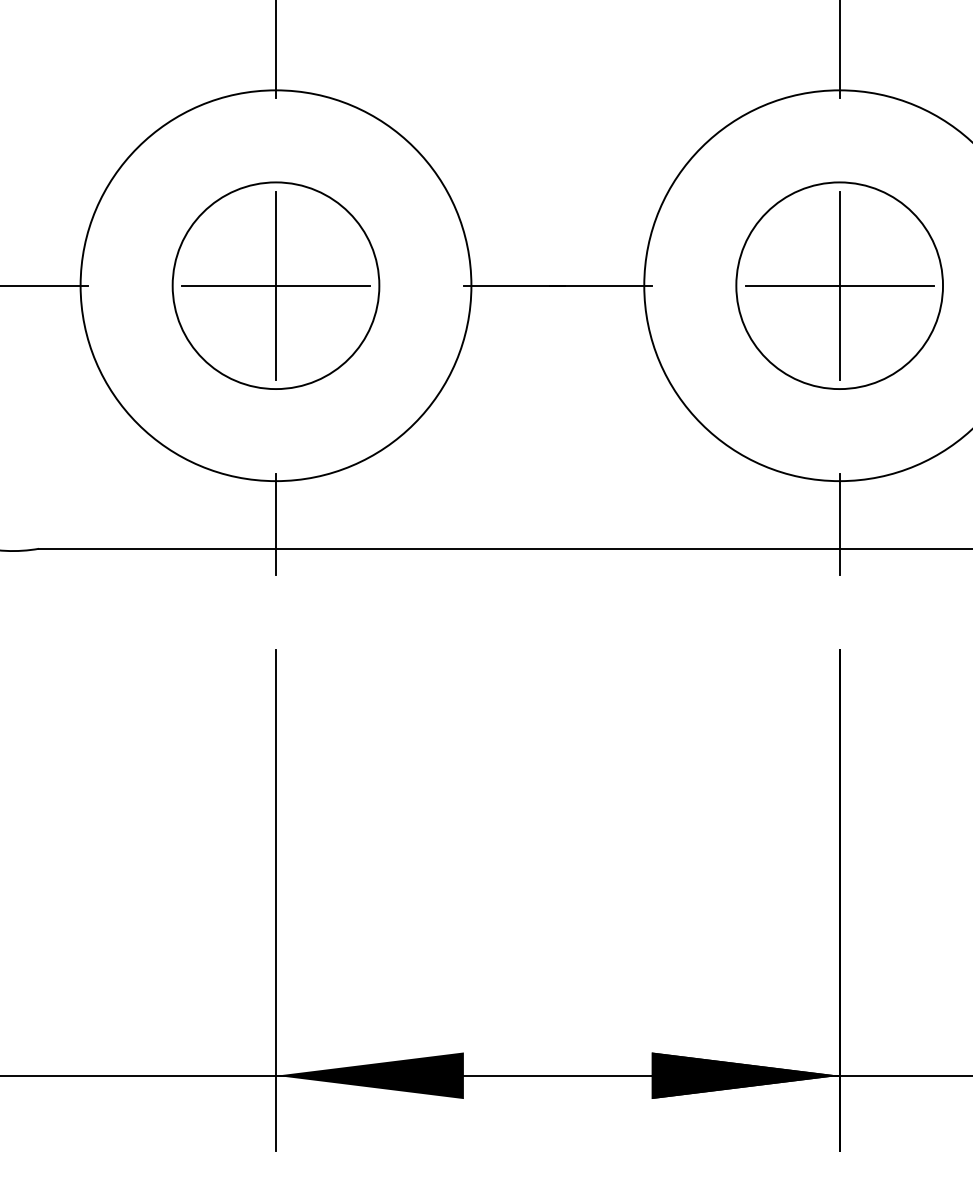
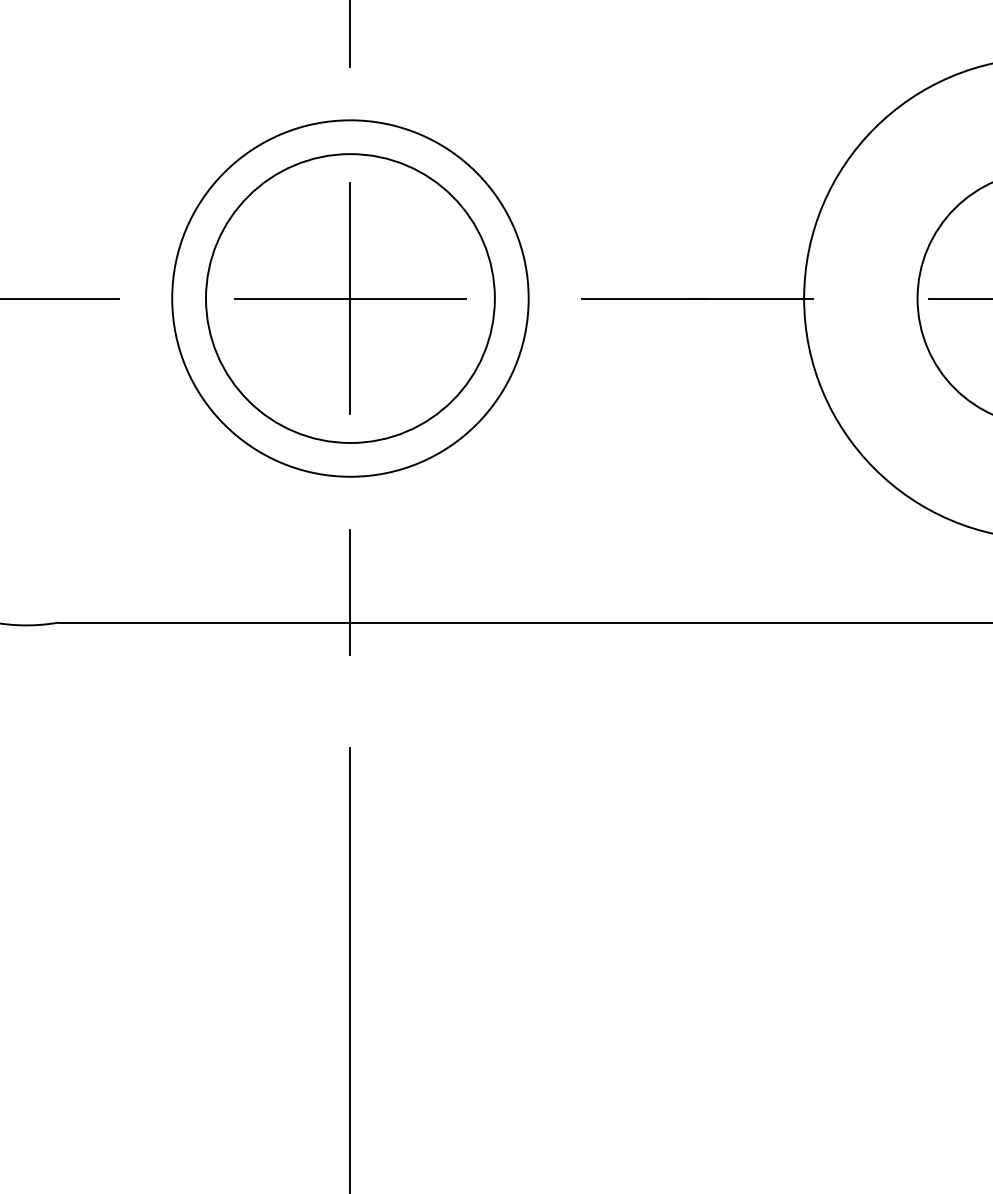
circle: (275, 285) -> (349, 298), size x0.6
circle: (275, 285) -> (349, 298), size x1.4

